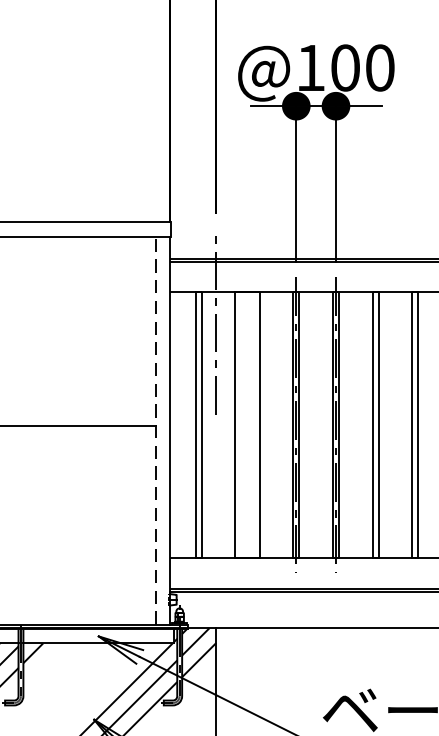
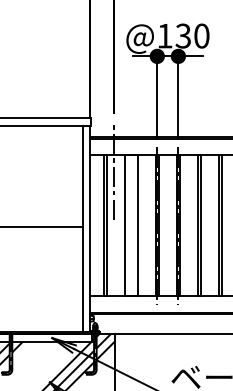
text: (345, 66) -> (183, 35), @100 -> @130
line: (155, 430) -> (82, 228), dashed -> solid

